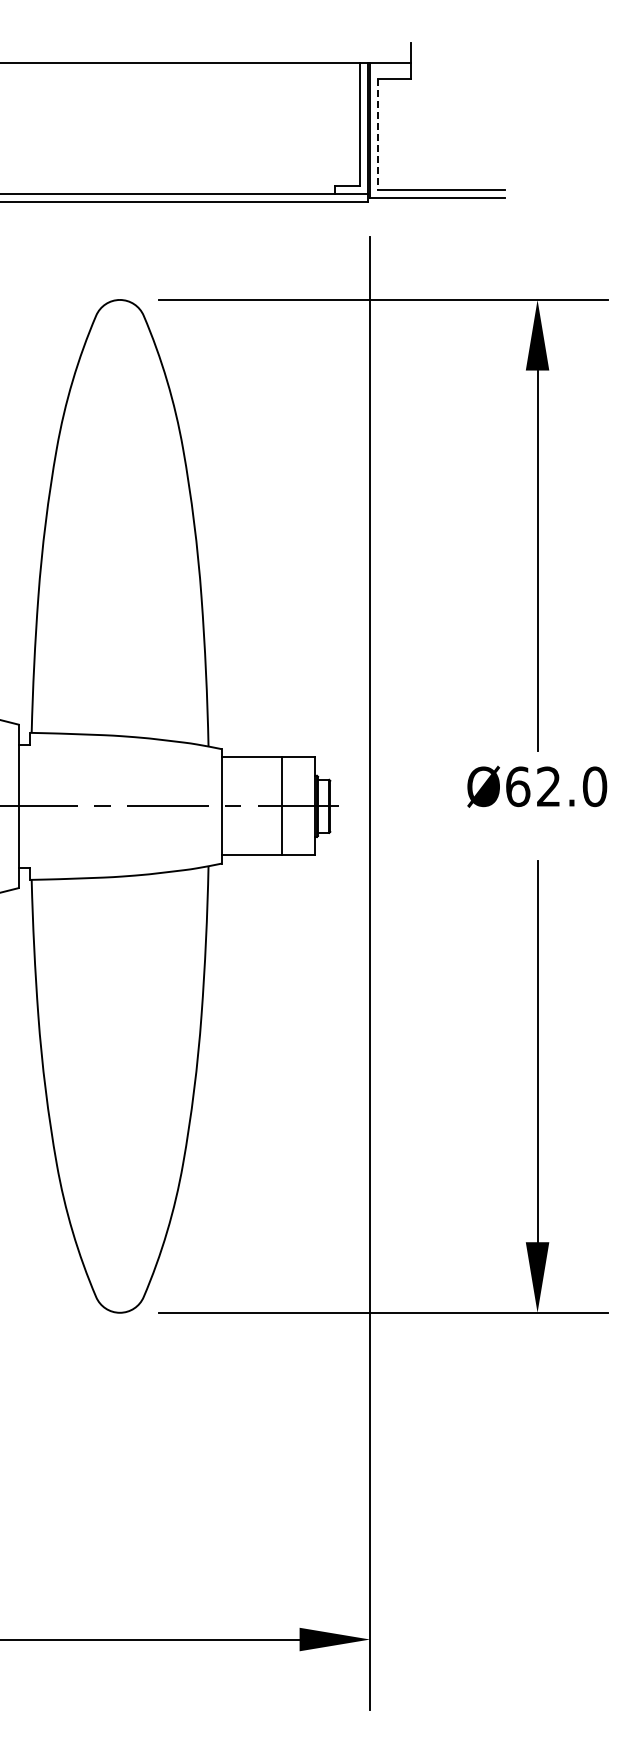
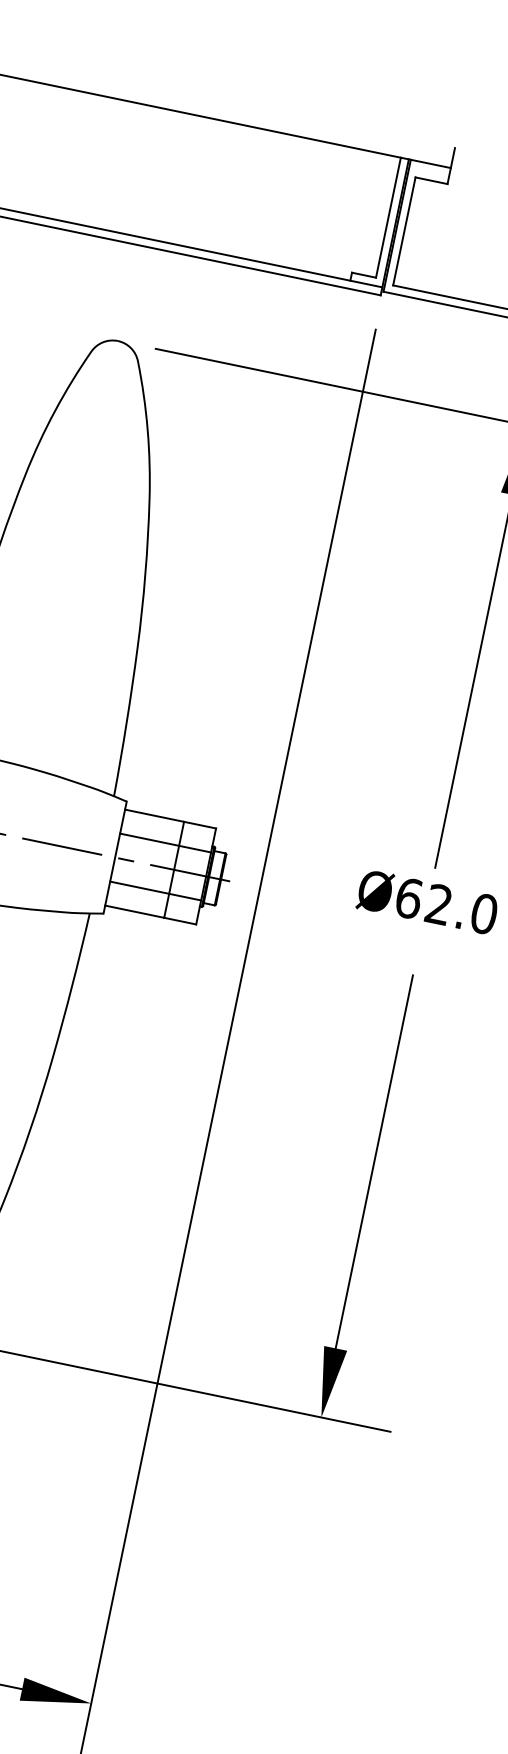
line: (378, 135) -> (404, 232), dashed -> solid
line: (268, 781) -> (165, 842), added
line: (268, 830) -> (155, 890), added

